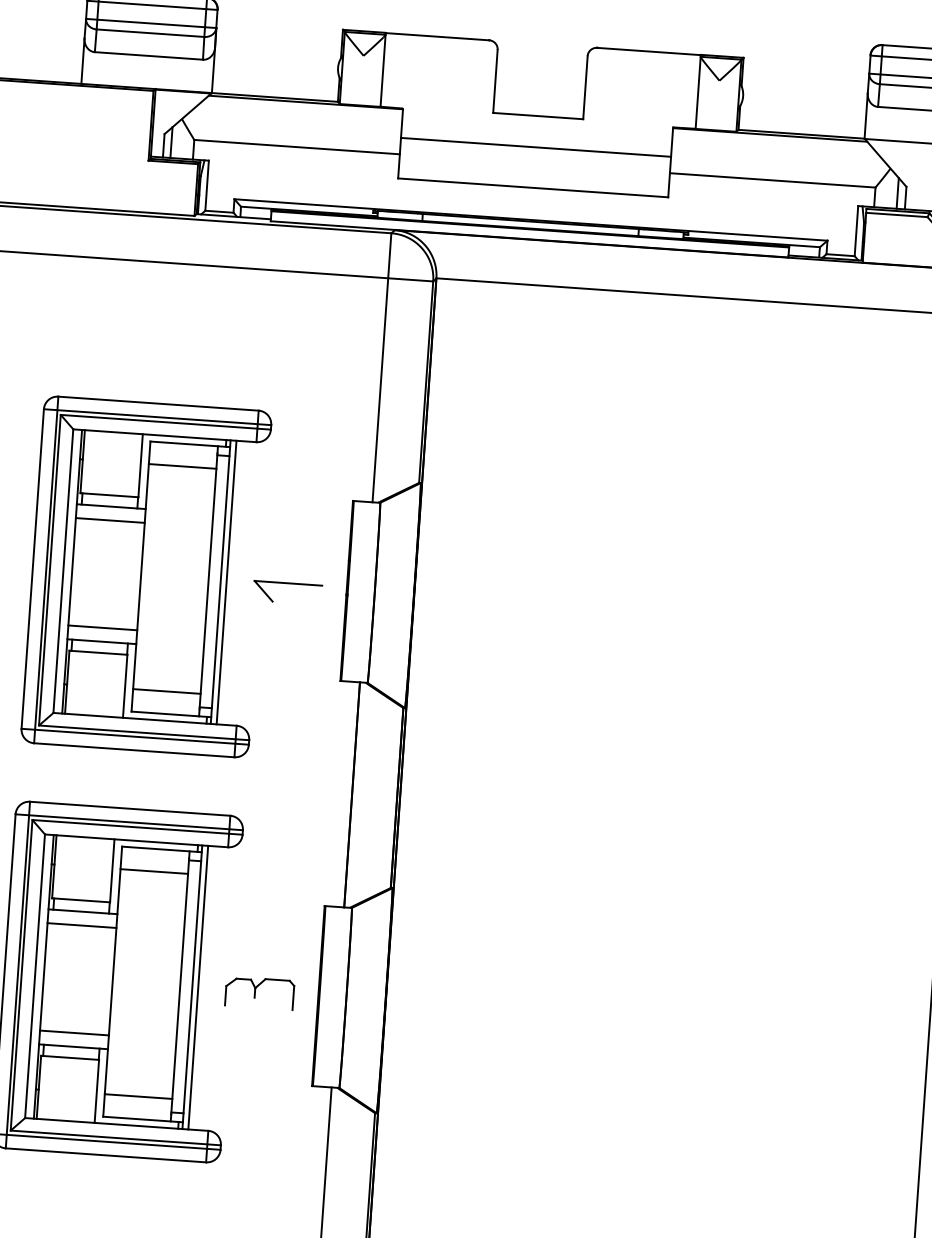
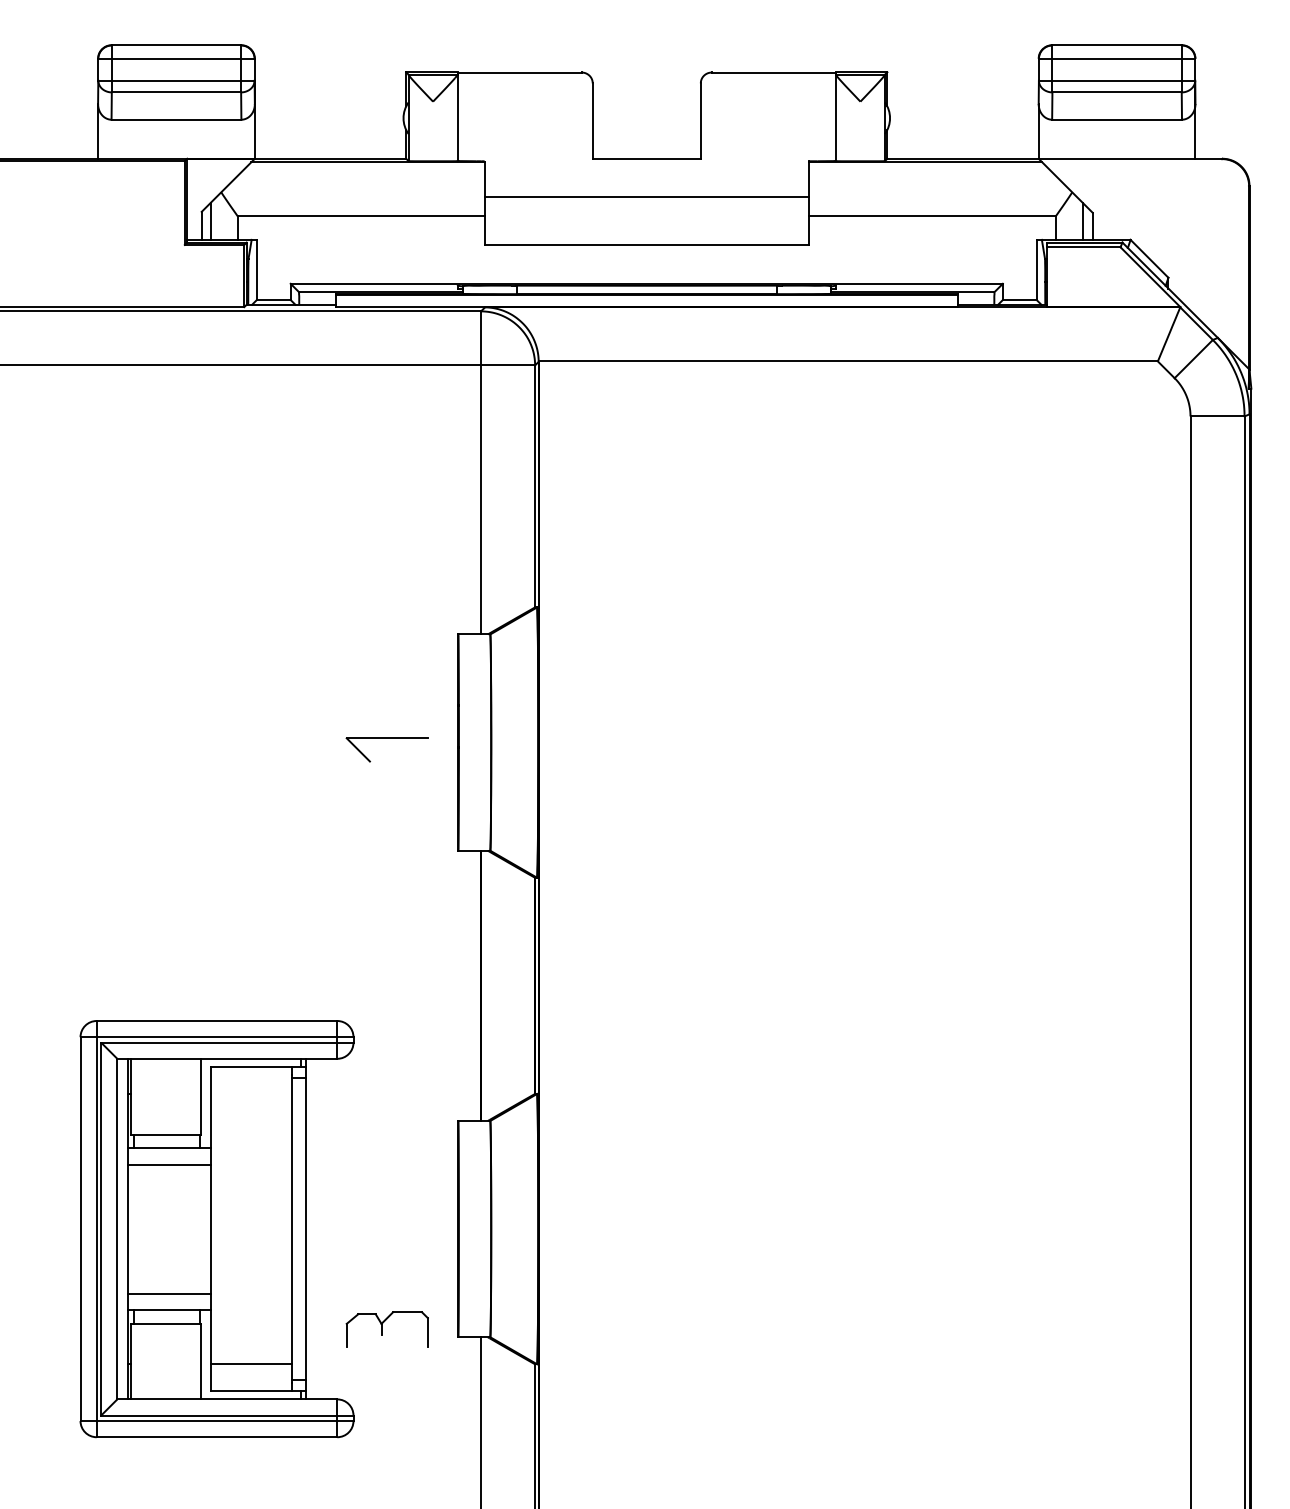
part: (145, 576) -> (216, 742), removed
line: (153, 871) -> (250, 1093), removed
line: (198, 987) -> (313, 1228), removed
part: (259, 993) -> (386, 1329), moved

